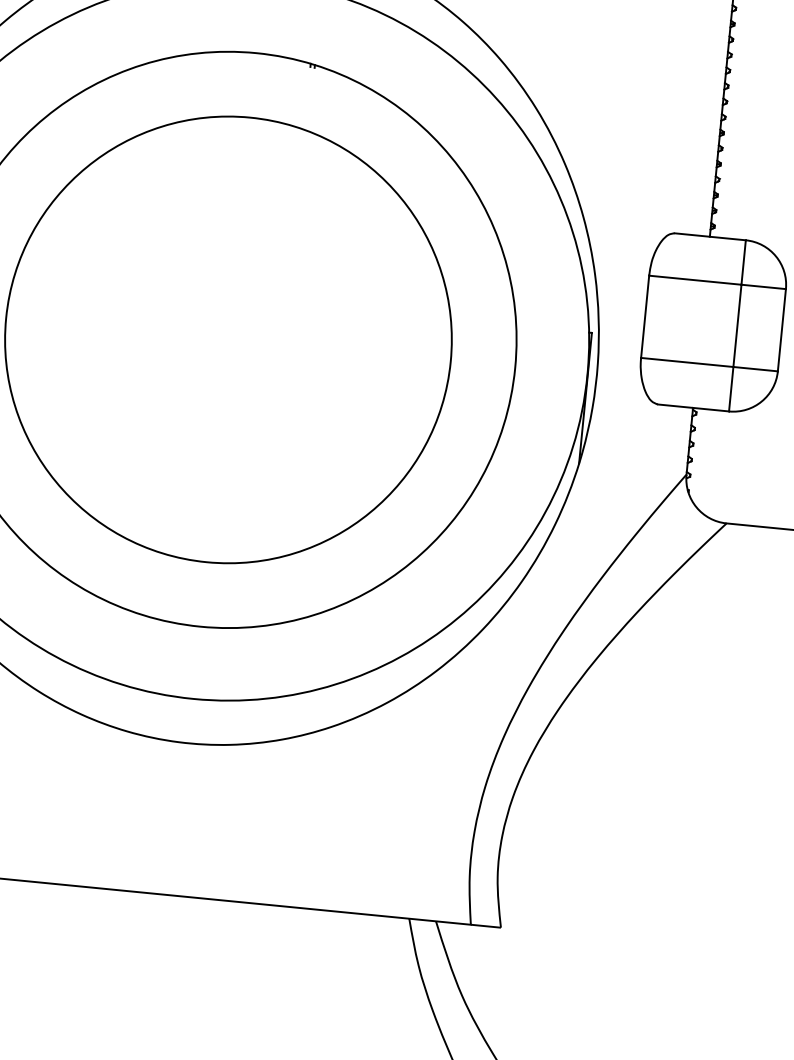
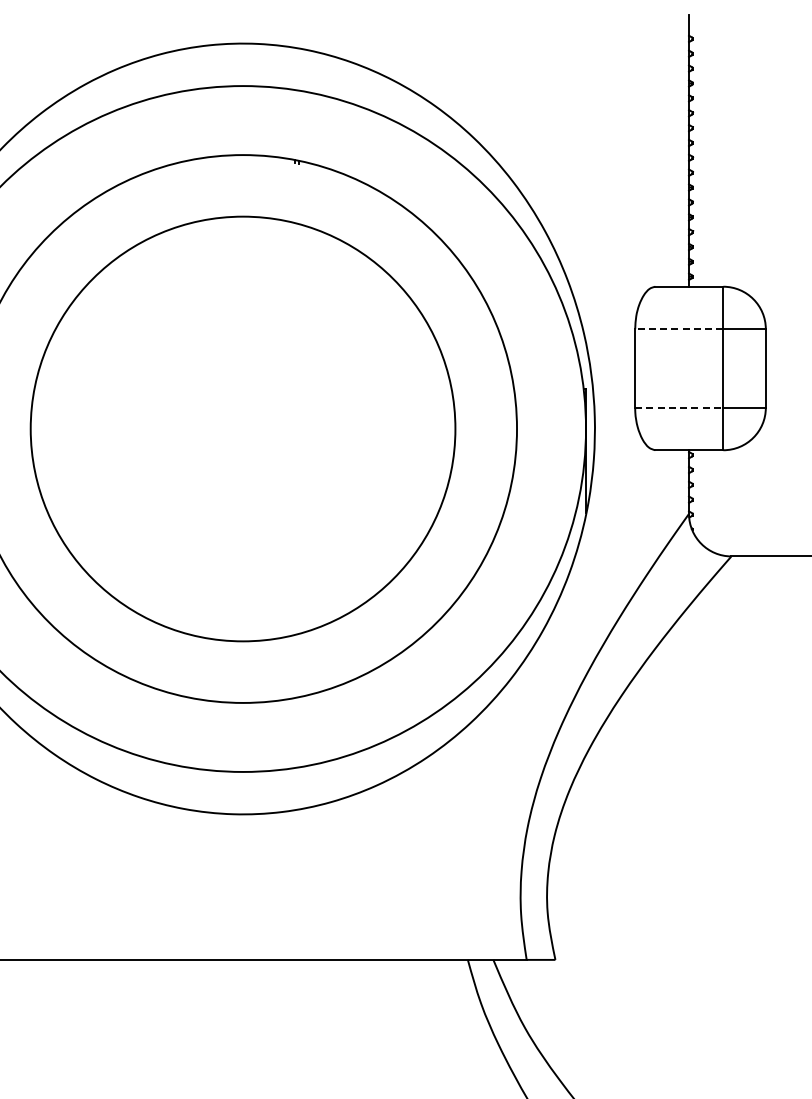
line: (694, 280) -> (678, 329), solid -> dashed
line: (687, 362) -> (679, 407), solid -> dashed

